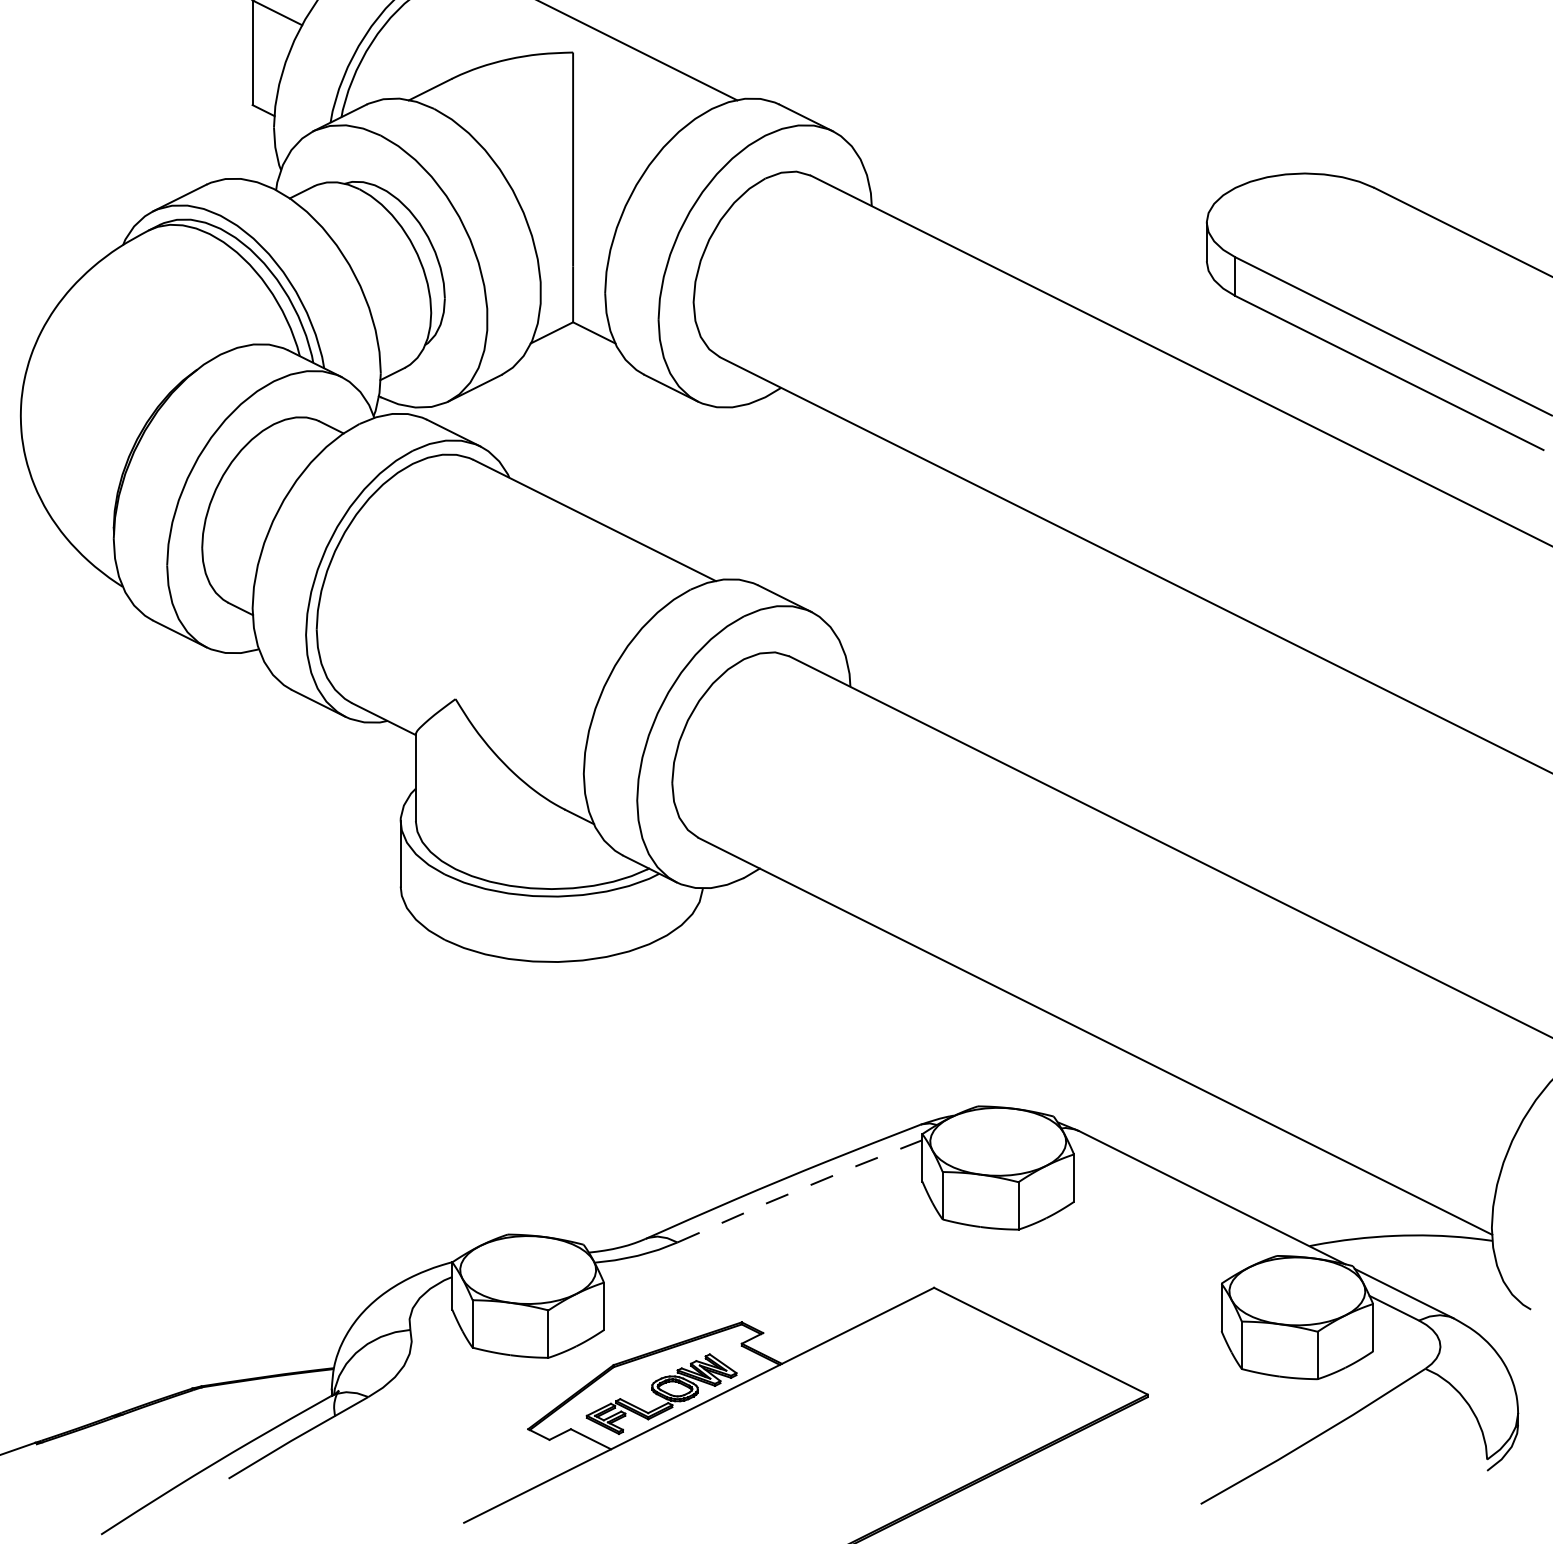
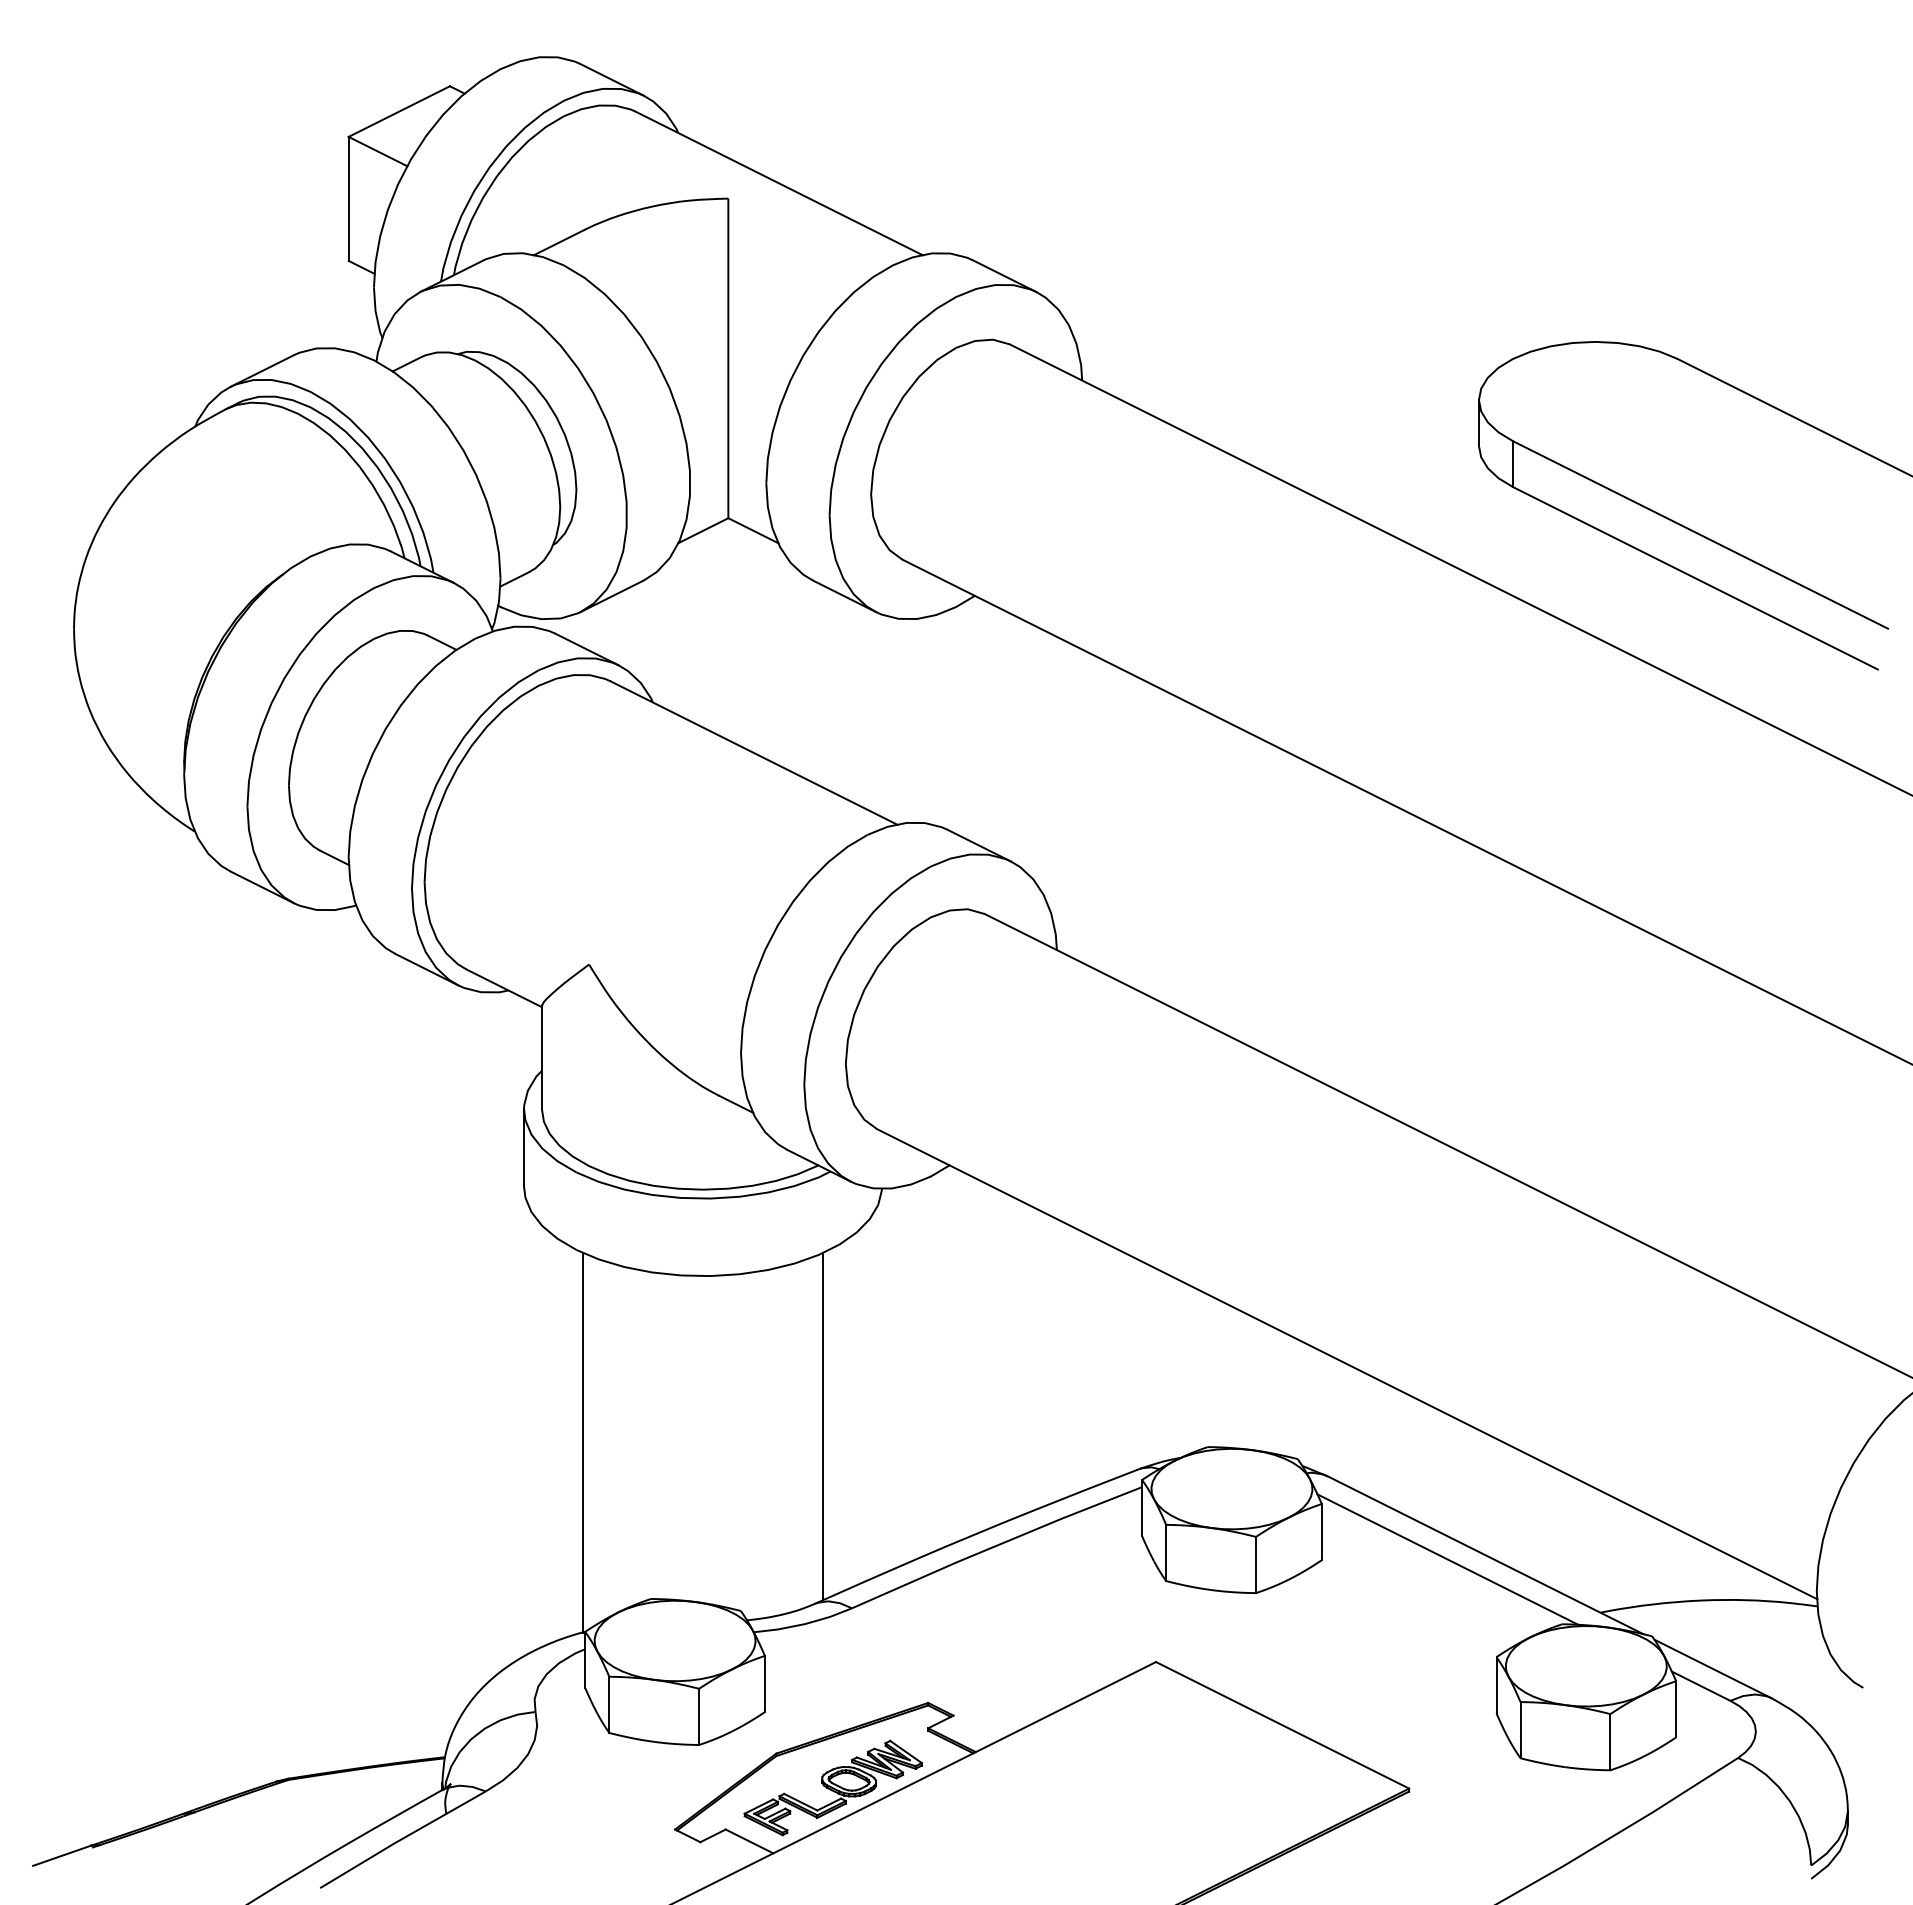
line: (653, 1089) -> (823, 1426), added
line: (450, 1102) -> (582, 1442), added
line: (799, 1190) -> (996, 1546), dashed -> solid
line: (1180, 1201) -> (1447, 1559), added

